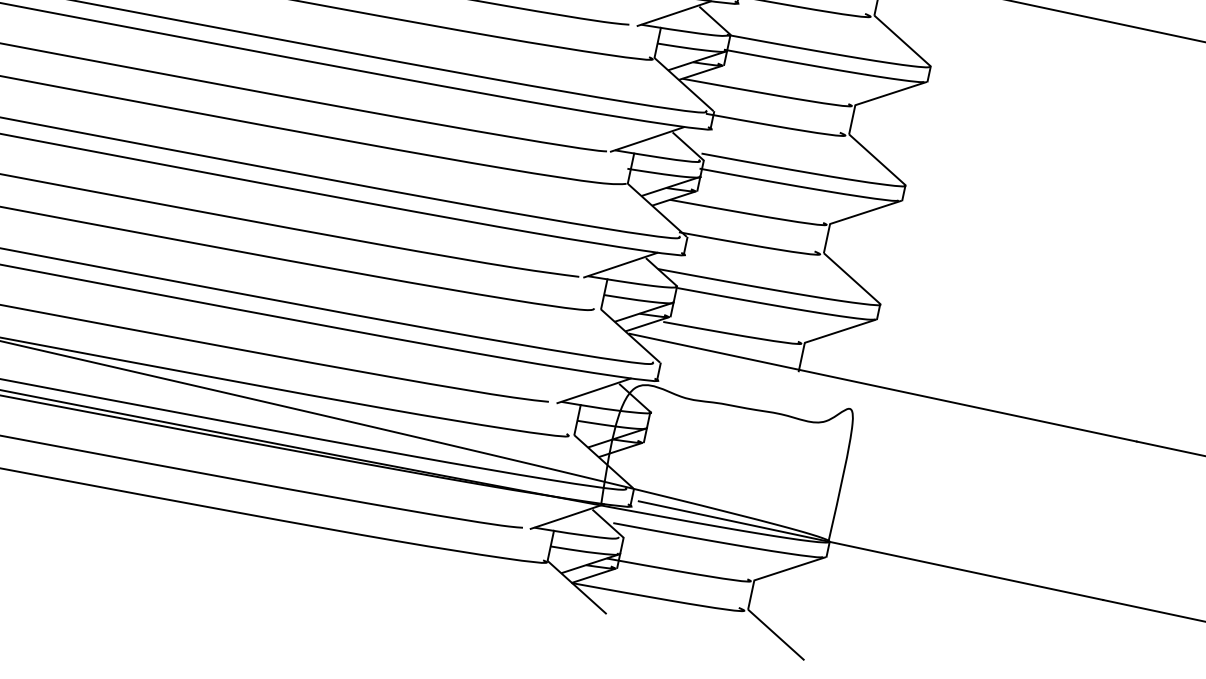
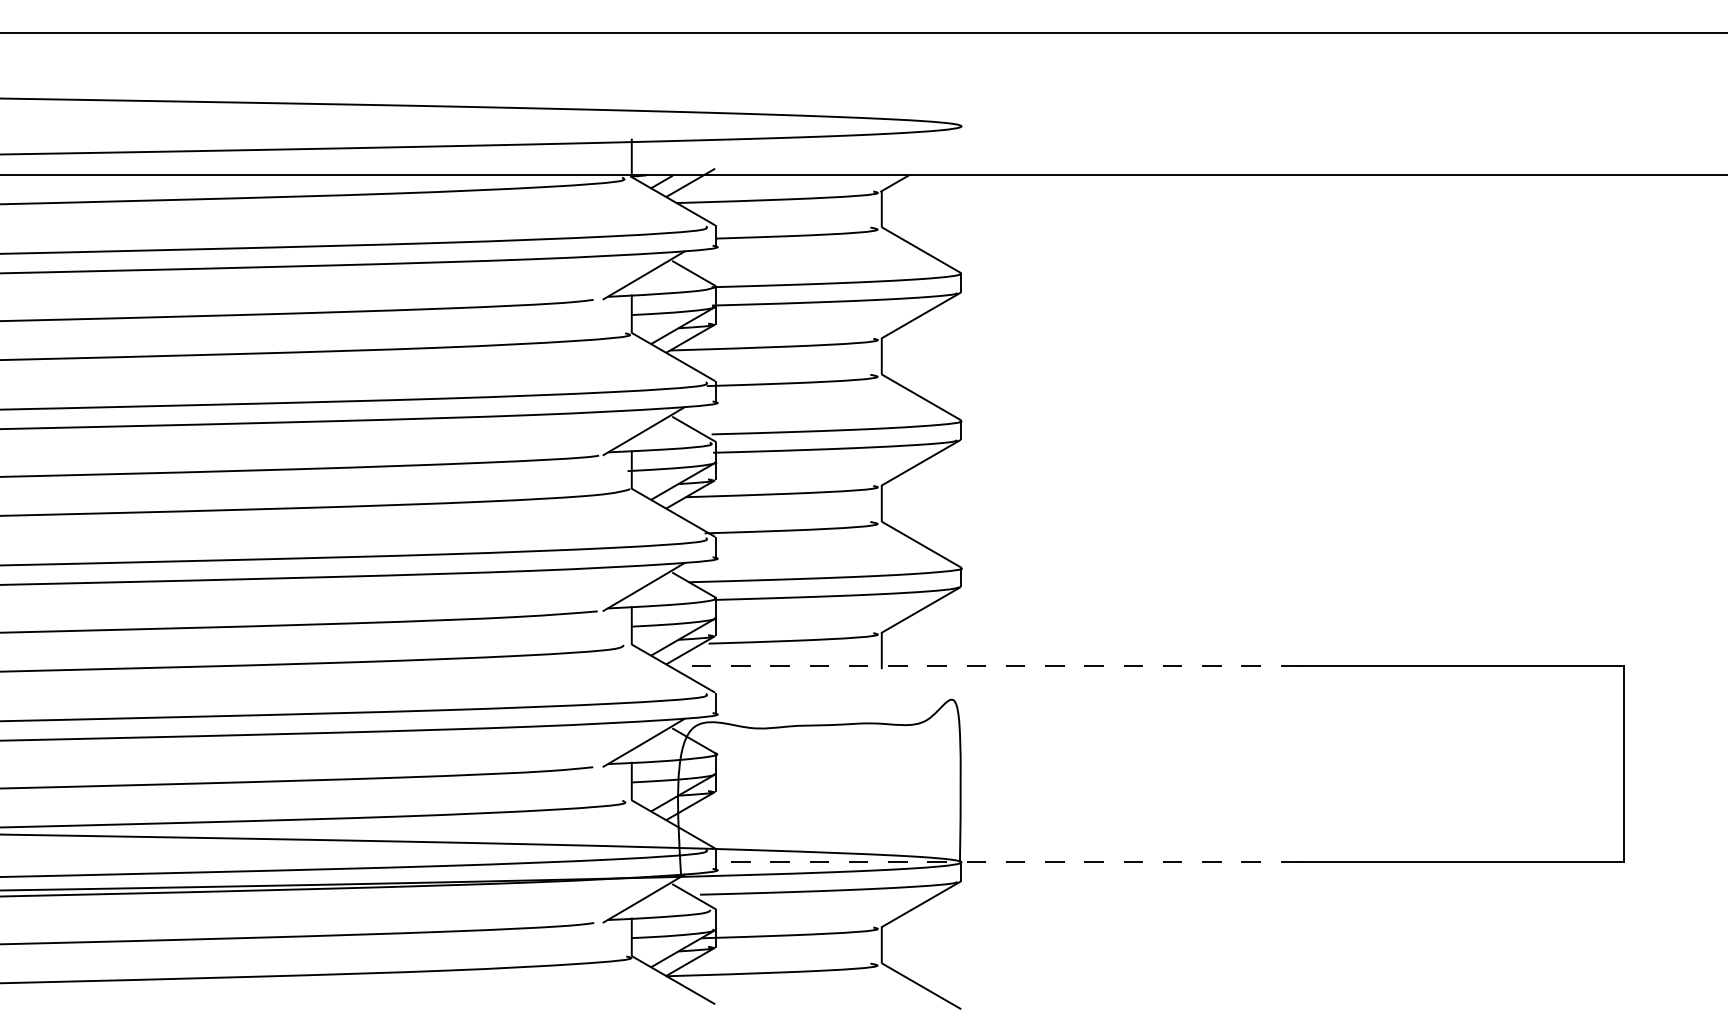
line: (882, 387) -> (985, 666), solid -> dashed
line: (870, 550) -> (1012, 862), solid -> dashed

